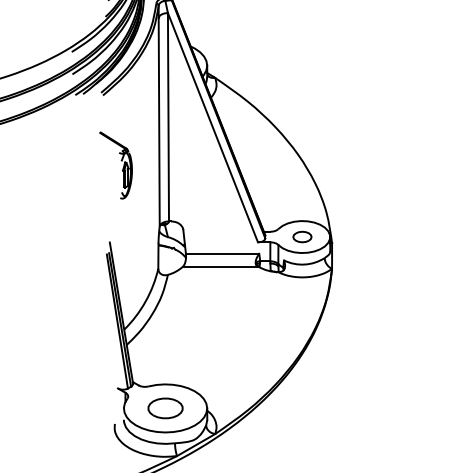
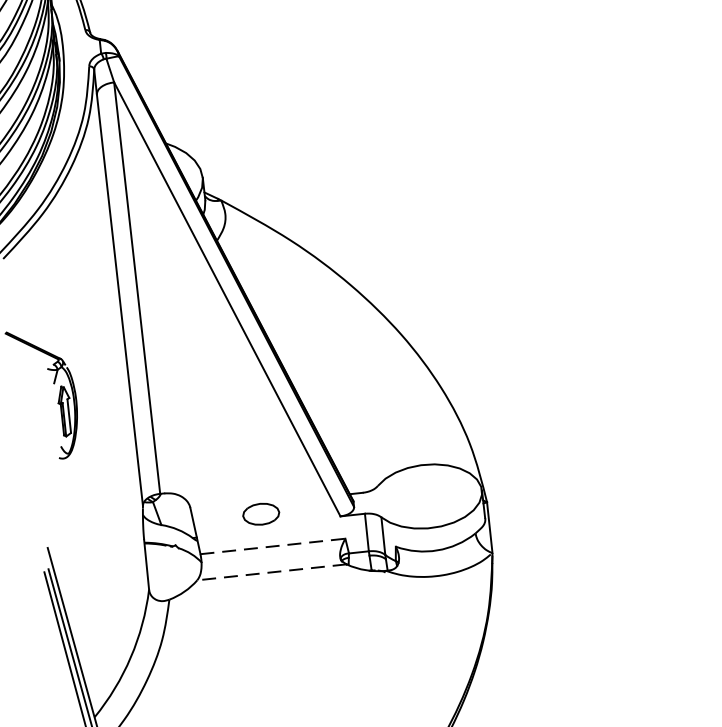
part: (302, 236) -> (261, 513), moved
line: (222, 253) -> (272, 545), solid -> dashed
line: (220, 266) -> (271, 572), solid -> dashed

